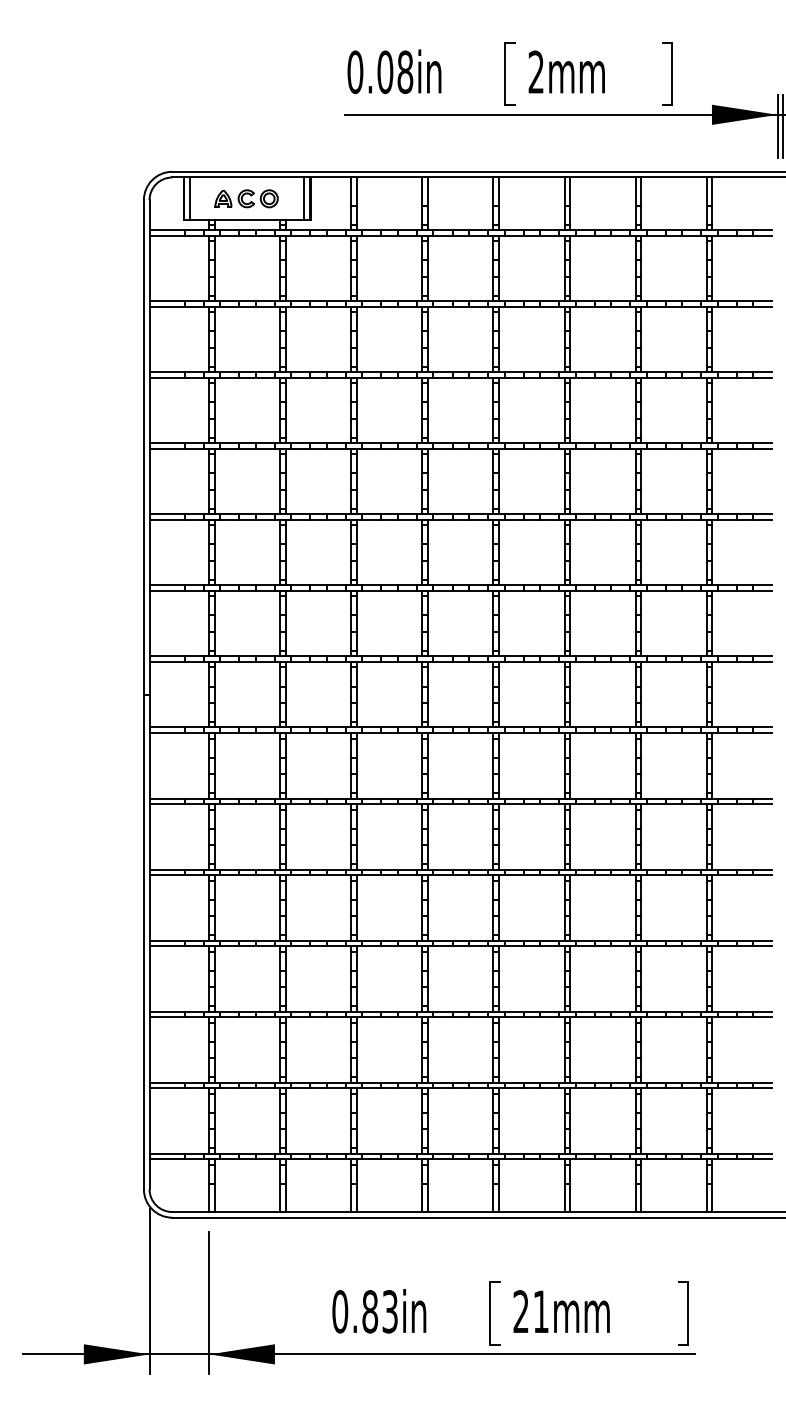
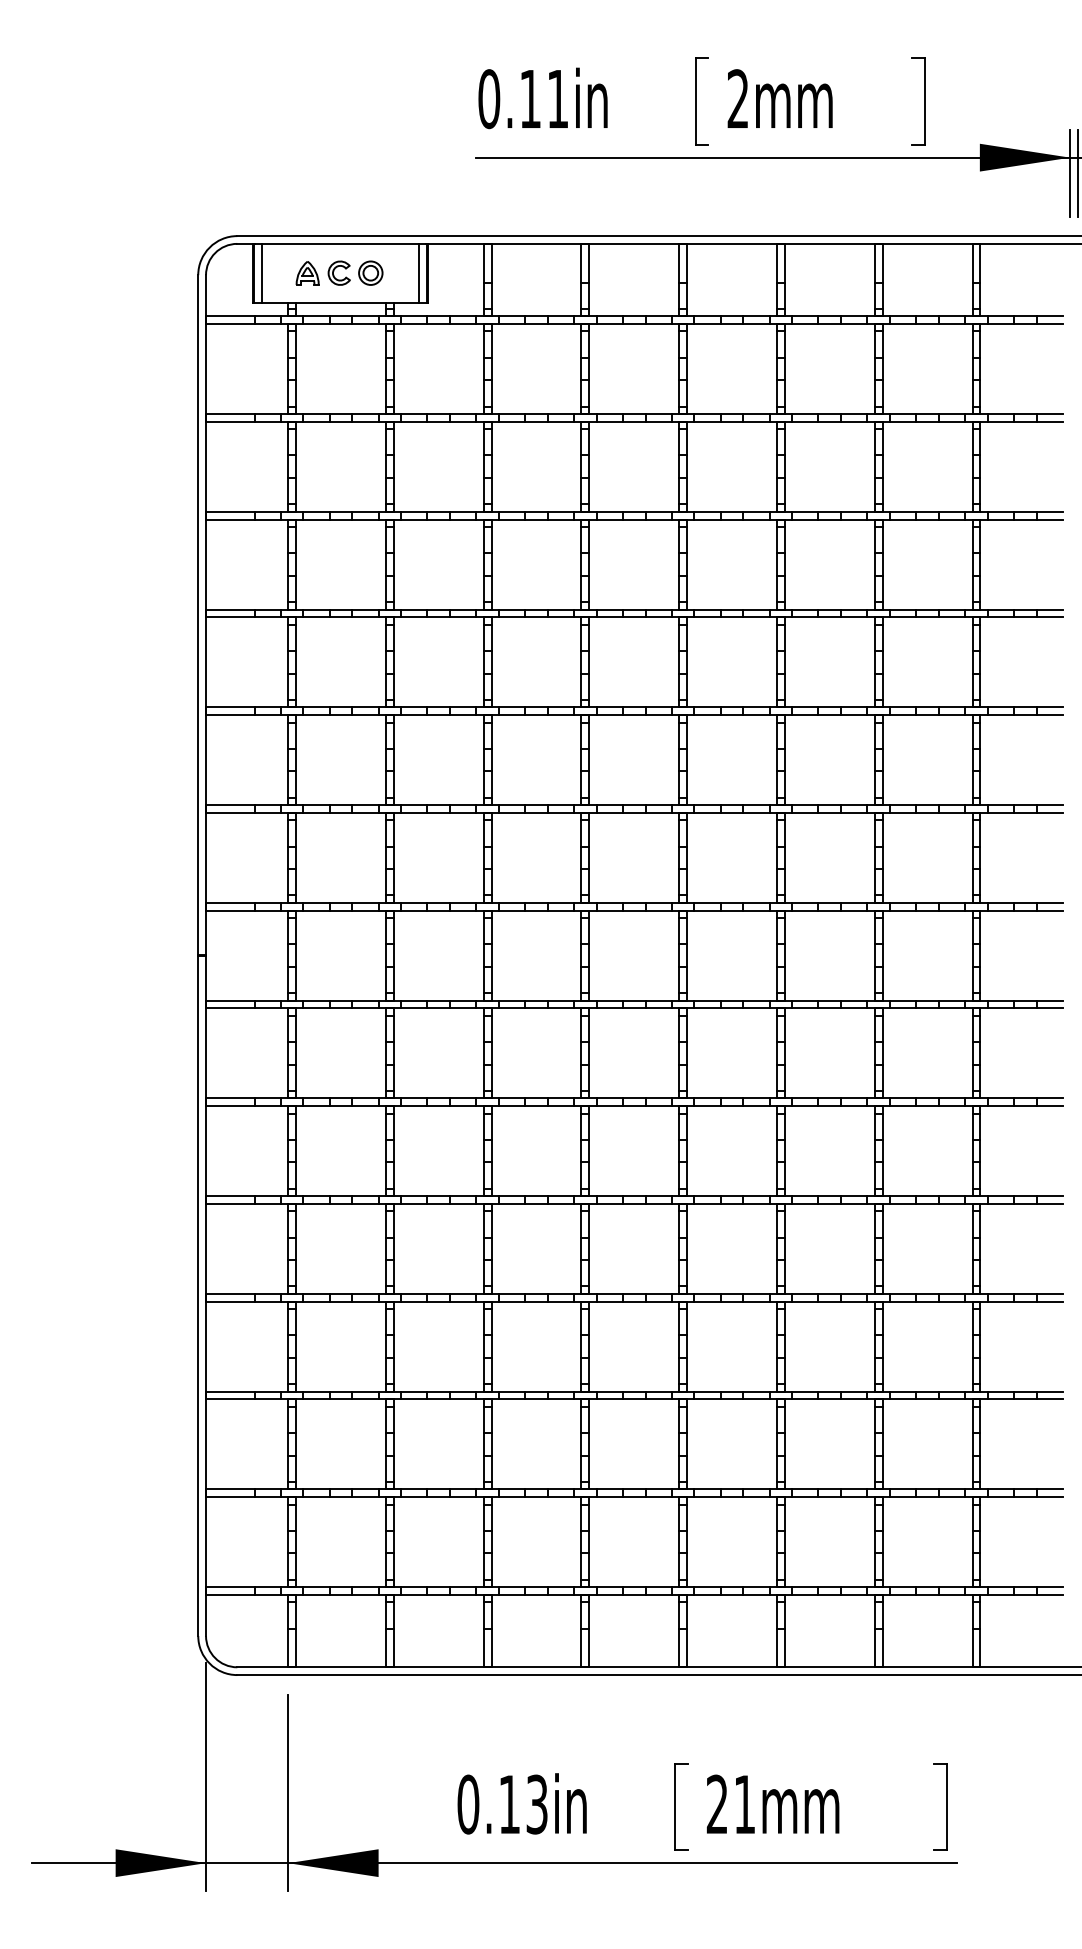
text: (394, 72) -> (543, 99), 0.08in -> 0.11in
text: (370, 1311) -> (509, 1804), 0.83in -> 0.13in

